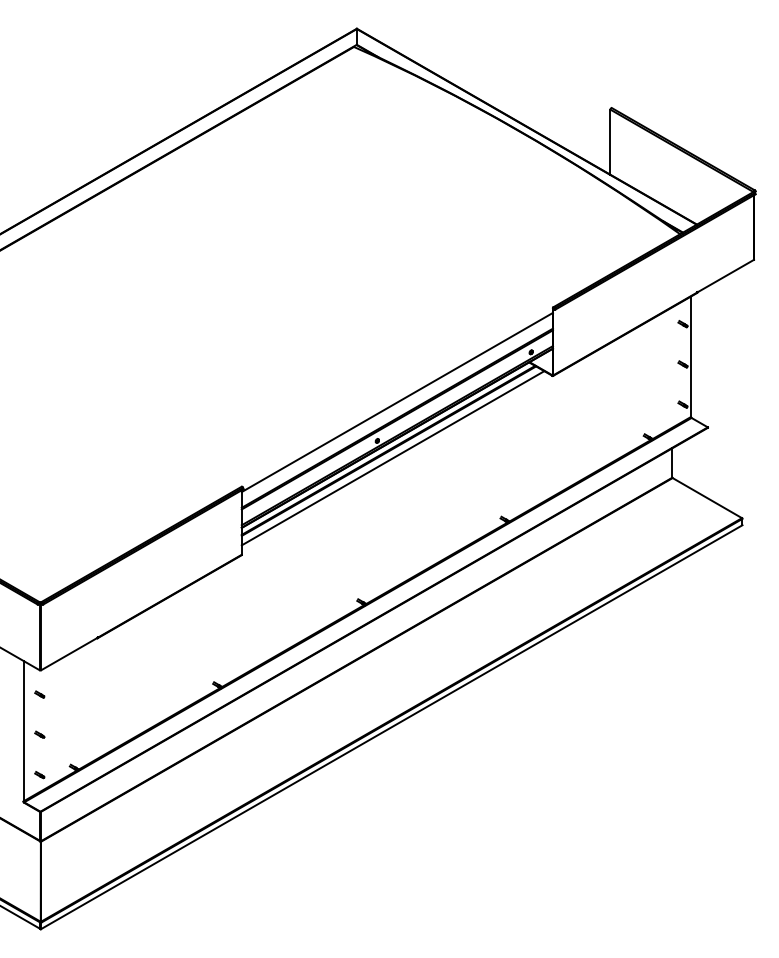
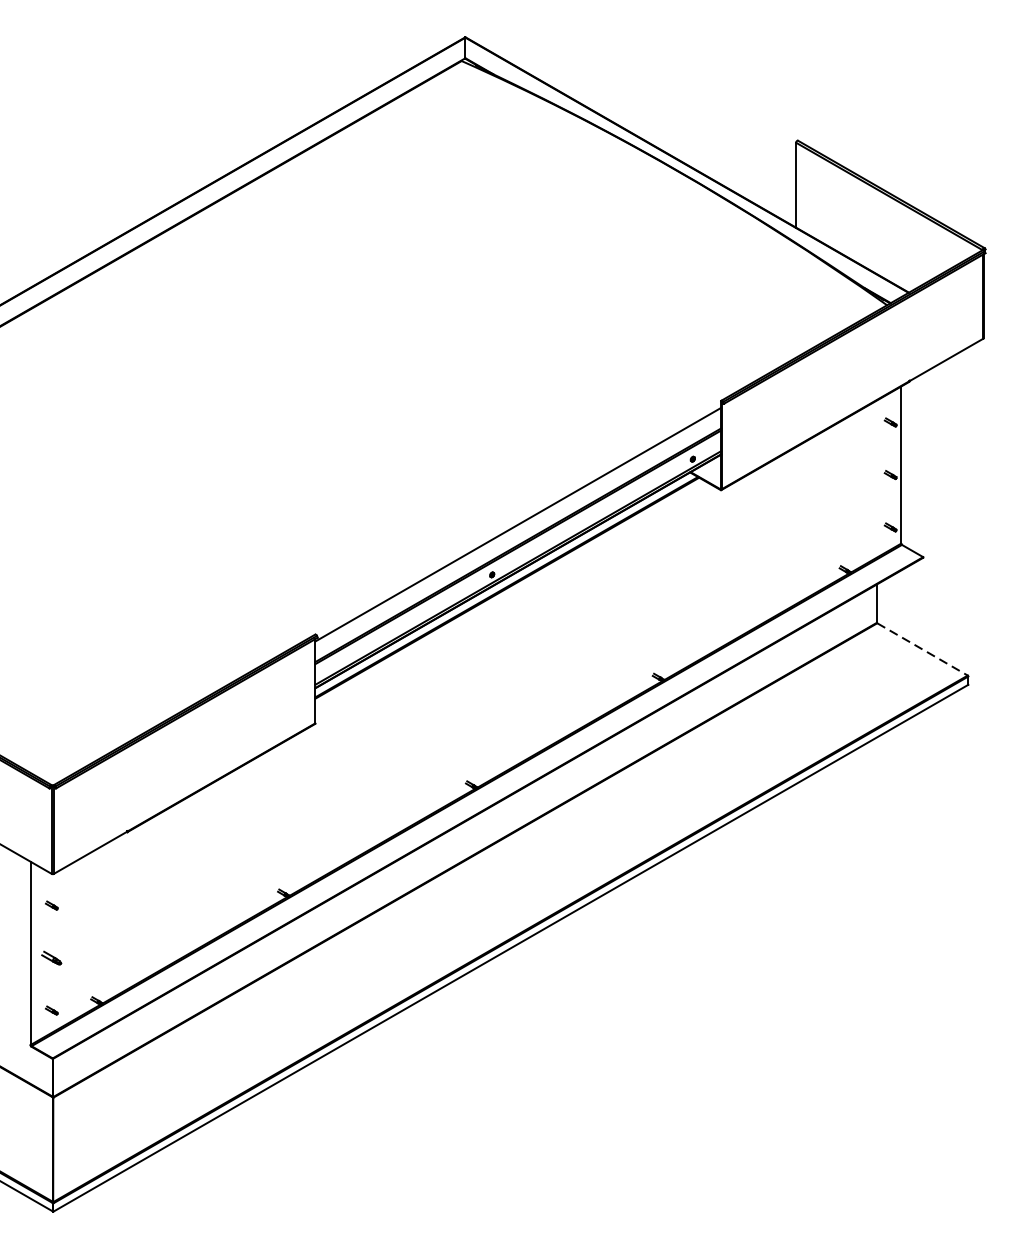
line: (392, 458) -> (511, 597), removed
line: (707, 498) -> (922, 649), solid -> dashed
part: (39, 734) -> (51, 957), size x1.6

